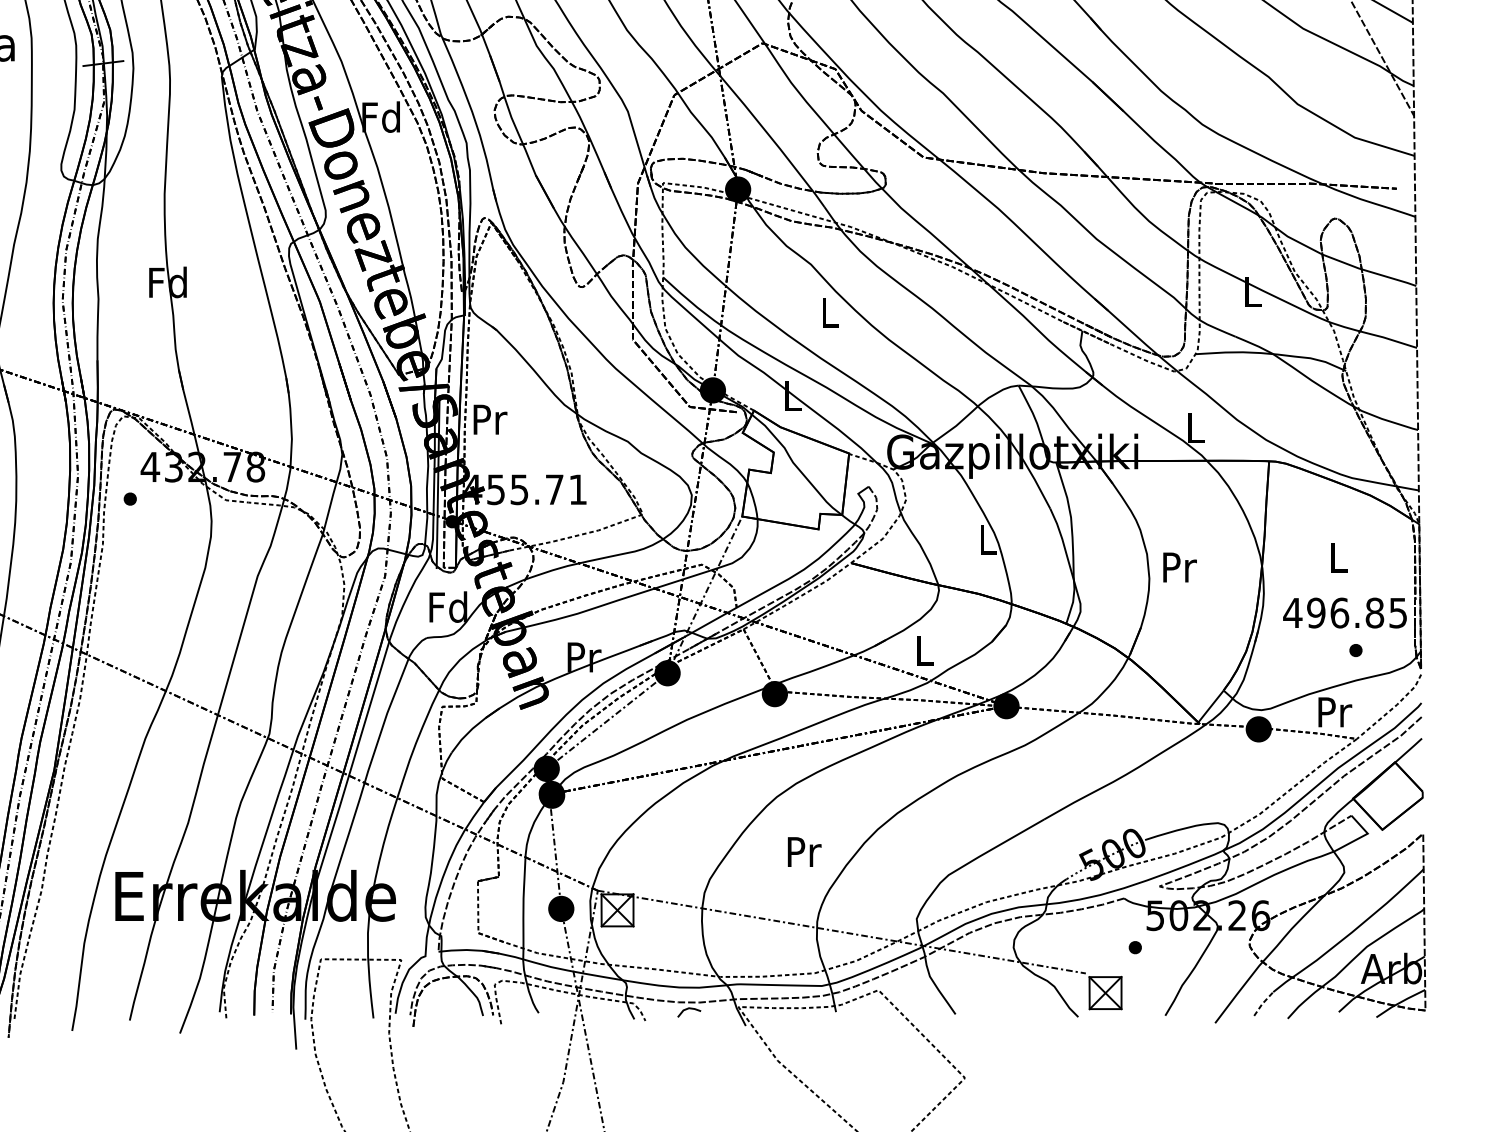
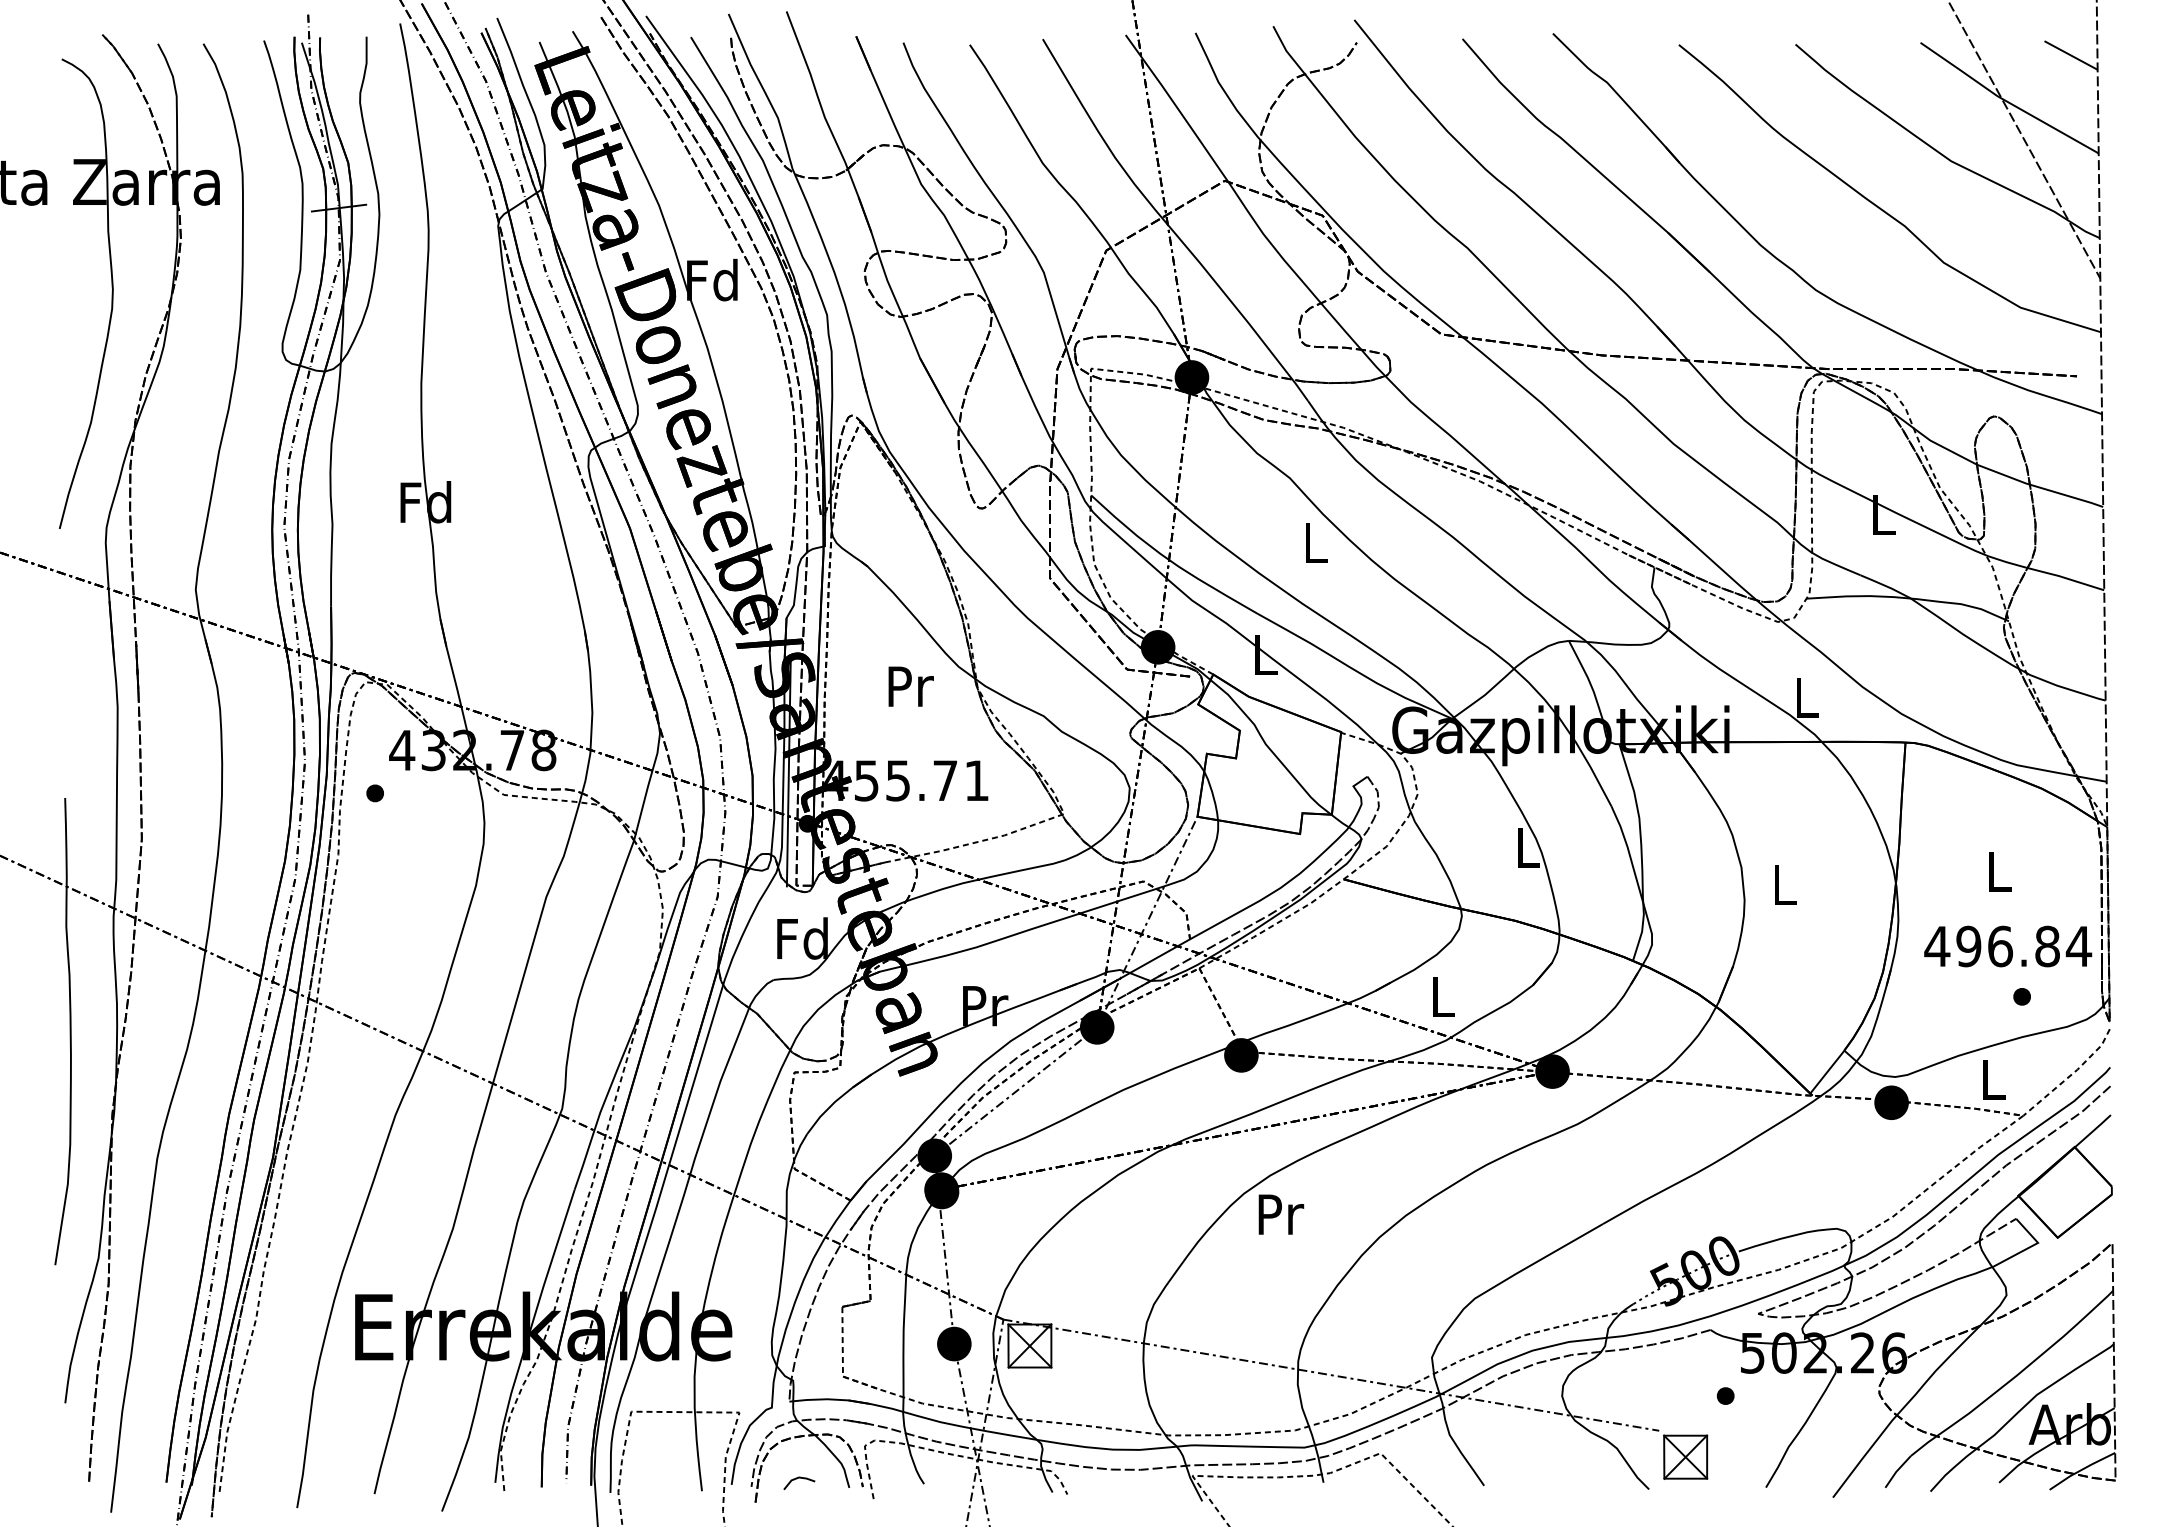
text: (489, 419) -> (910, 686), moved
text: (1179, 567) -> (1785, 885), Pr -> L
text: (1397, 613) -> (2078, 946), 496.85 -> 496.84
text: (1335, 712) -> (1994, 1079), Pr -> L
text: (804, 851) -> (1281, 1214), moved
line: (1262, 1003) -> (1896, 1471), dashed -> solid
line: (689, 1008) -> (799, 1478), moved

